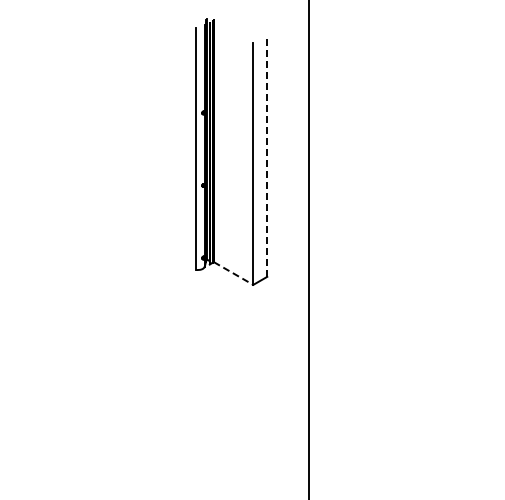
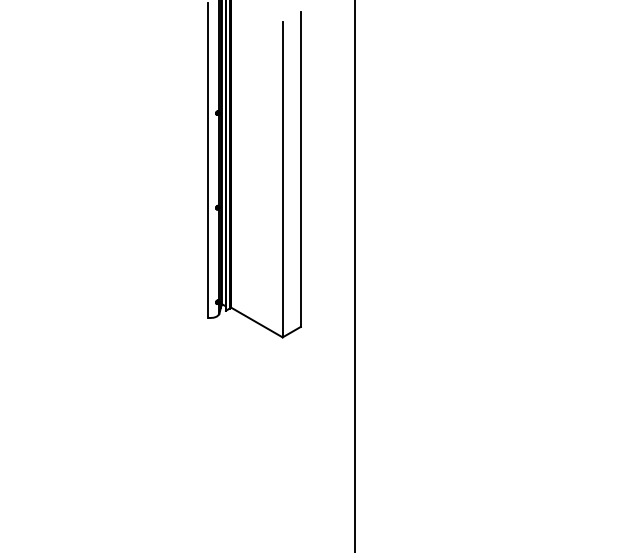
line: (267, 155) -> (301, 168), dashed -> solid
line: (233, 273) -> (256, 322), dashed -> solid

